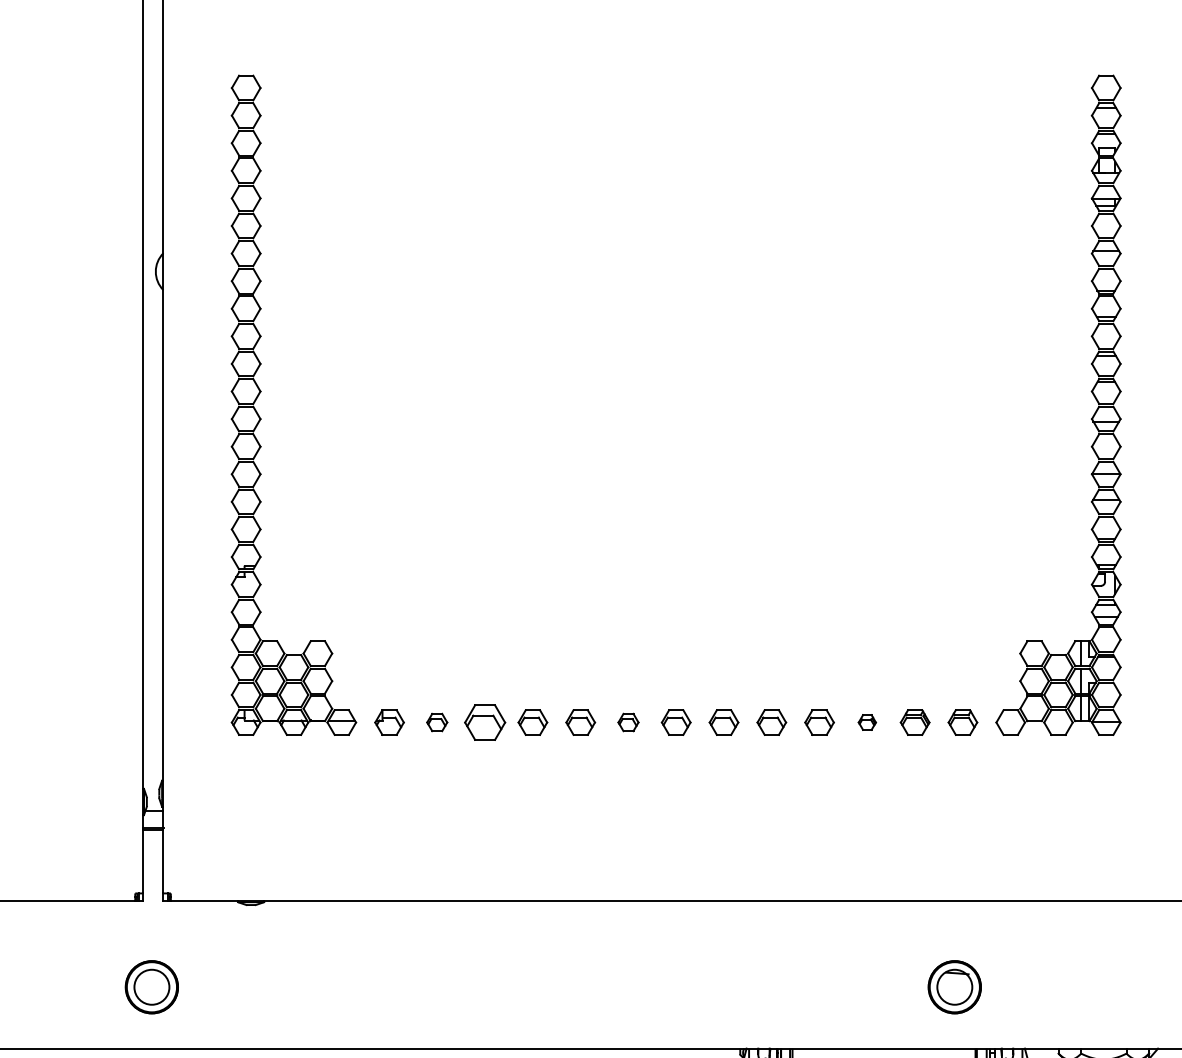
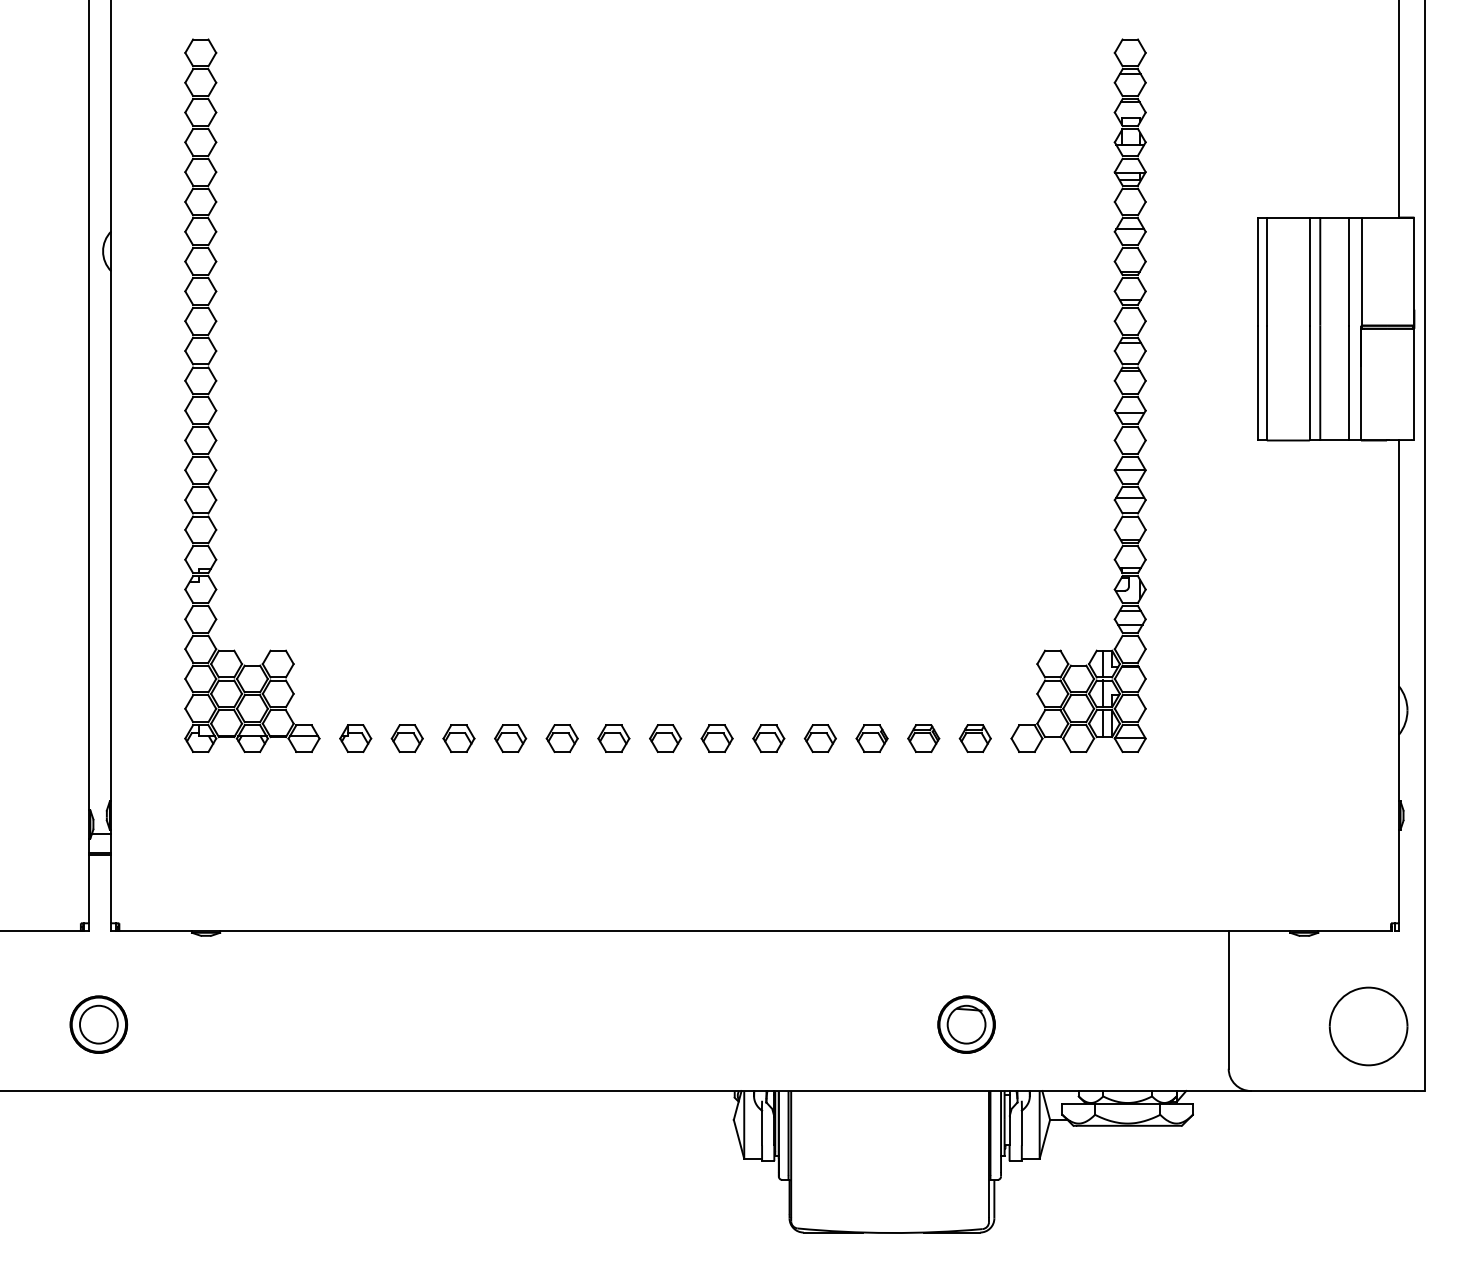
part: (436, 722) -> (406, 738), size x1.43
part: (484, 722) -> (458, 738), size x0.71
part: (628, 722) -> (613, 738), size x1.43
part: (866, 722) -> (871, 738), size x1.67

